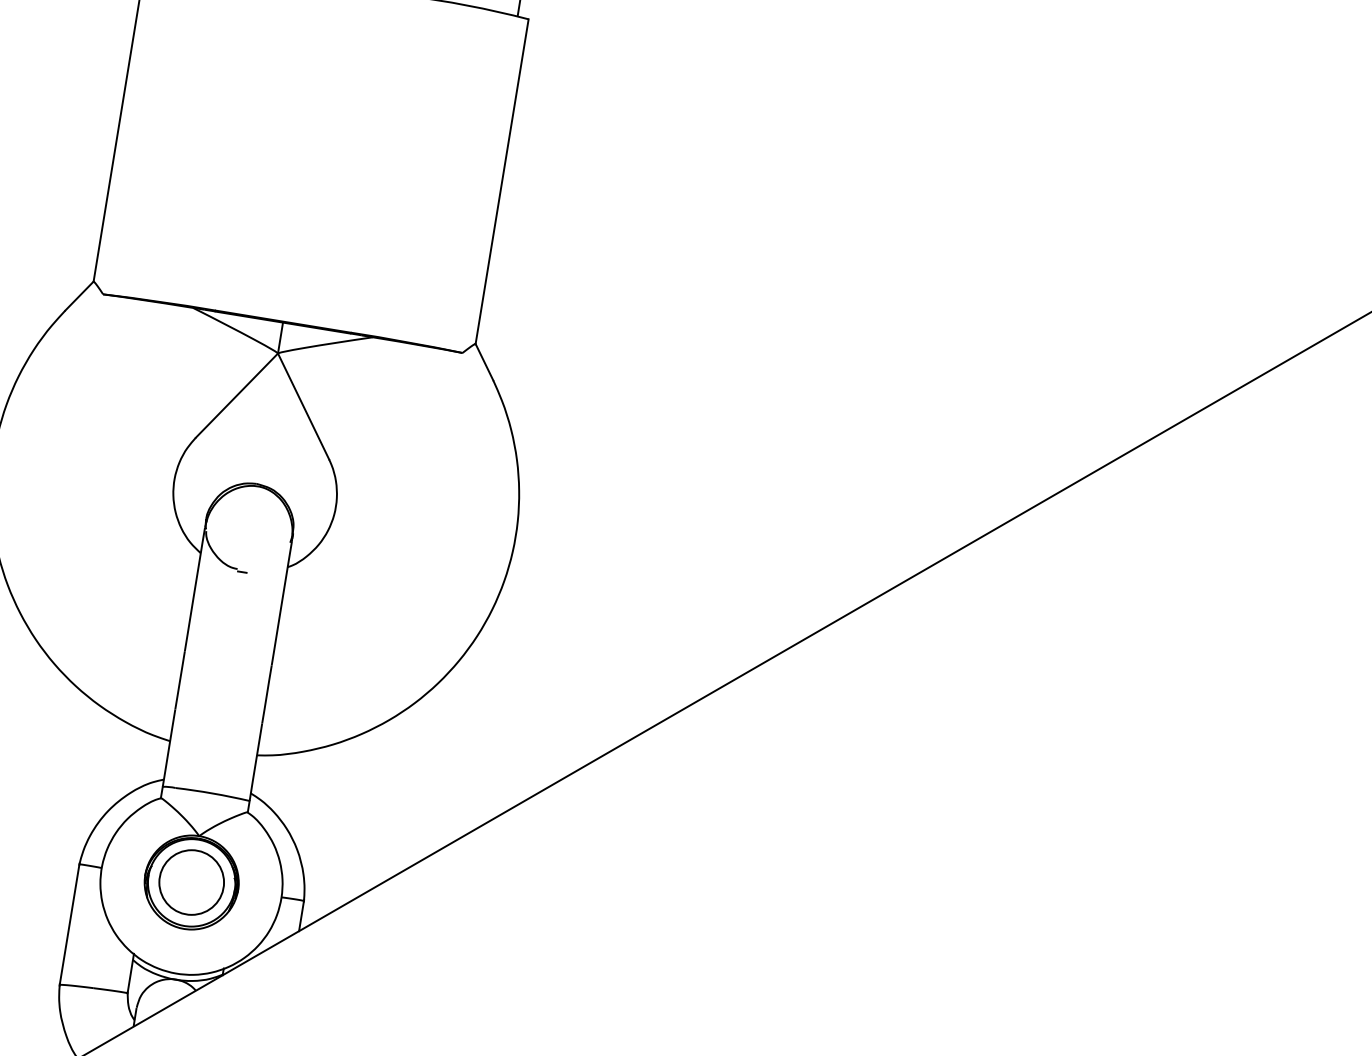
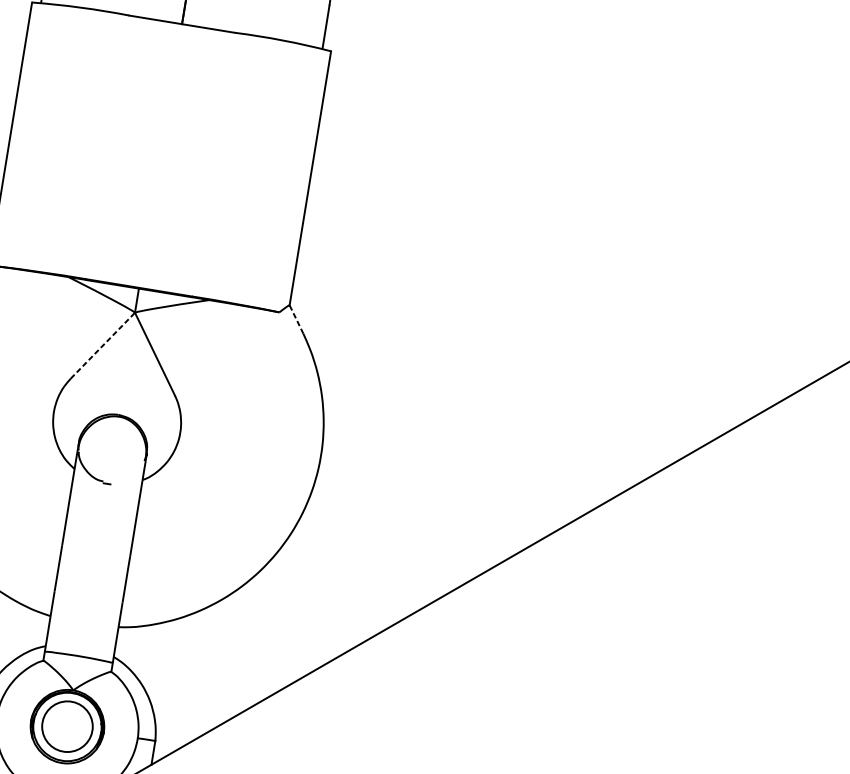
line: (484, 361) -> (296, 319), solid -> dashed
line: (236, 395) -> (102, 345), solid -> dashed

